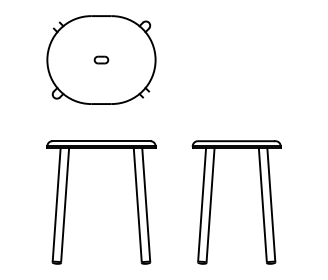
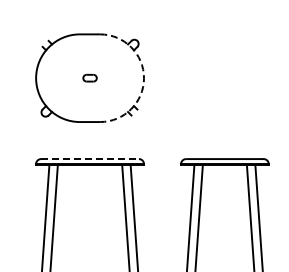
arc: (155, 60) -> (143, 78), solid -> dashed
line: (101, 141) -> (90, 159), solid -> dashed

